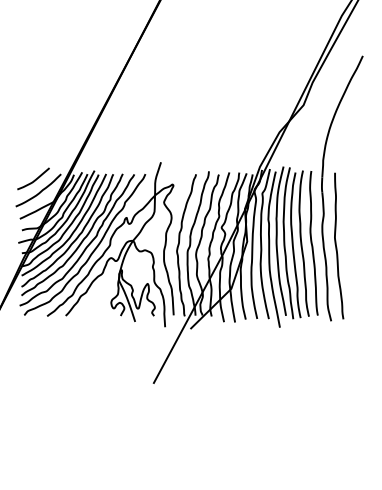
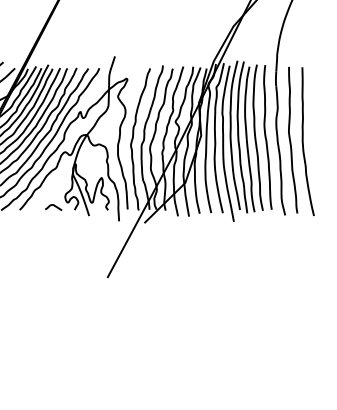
curve: (349, 247) -> (303, 141), added
curve: (99, 311) -> (53, 205), added

